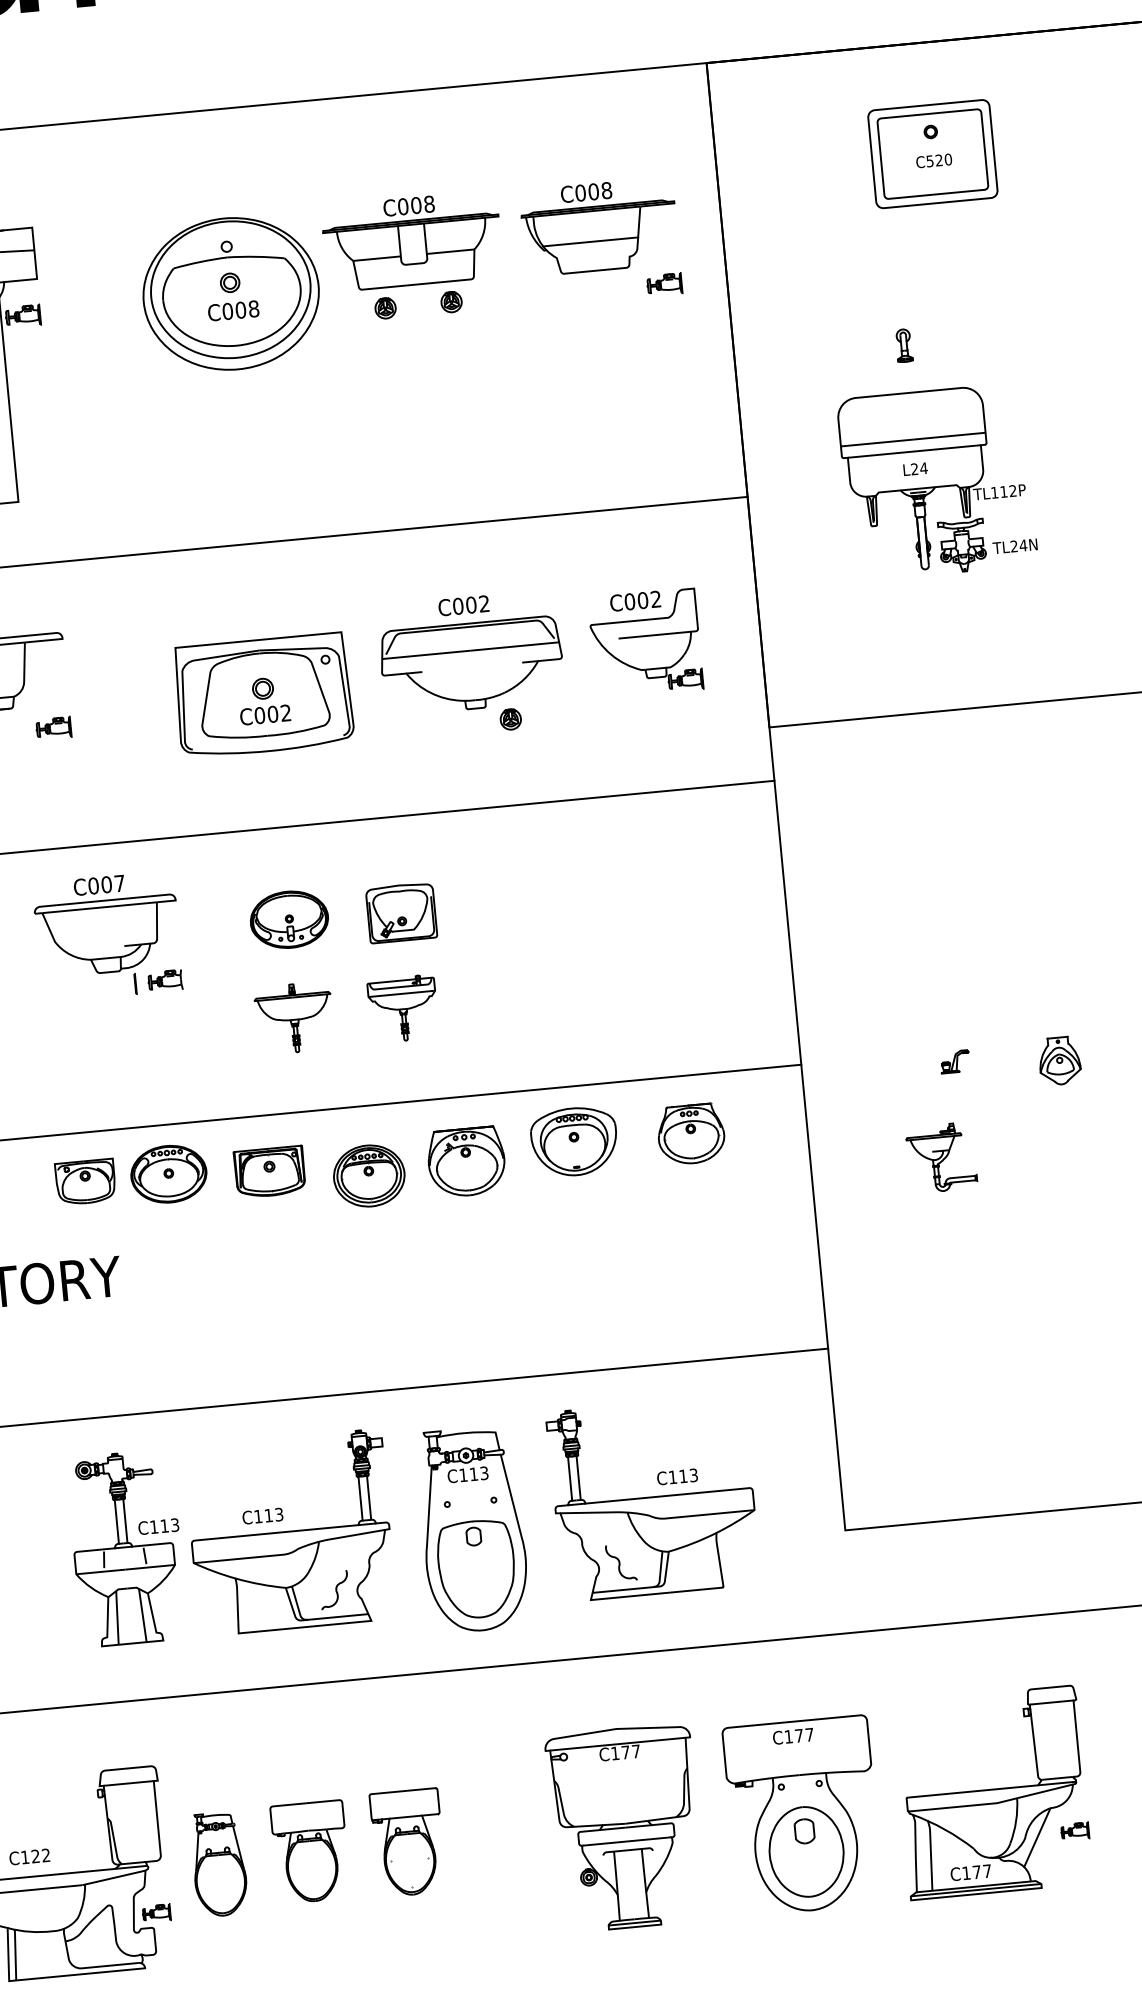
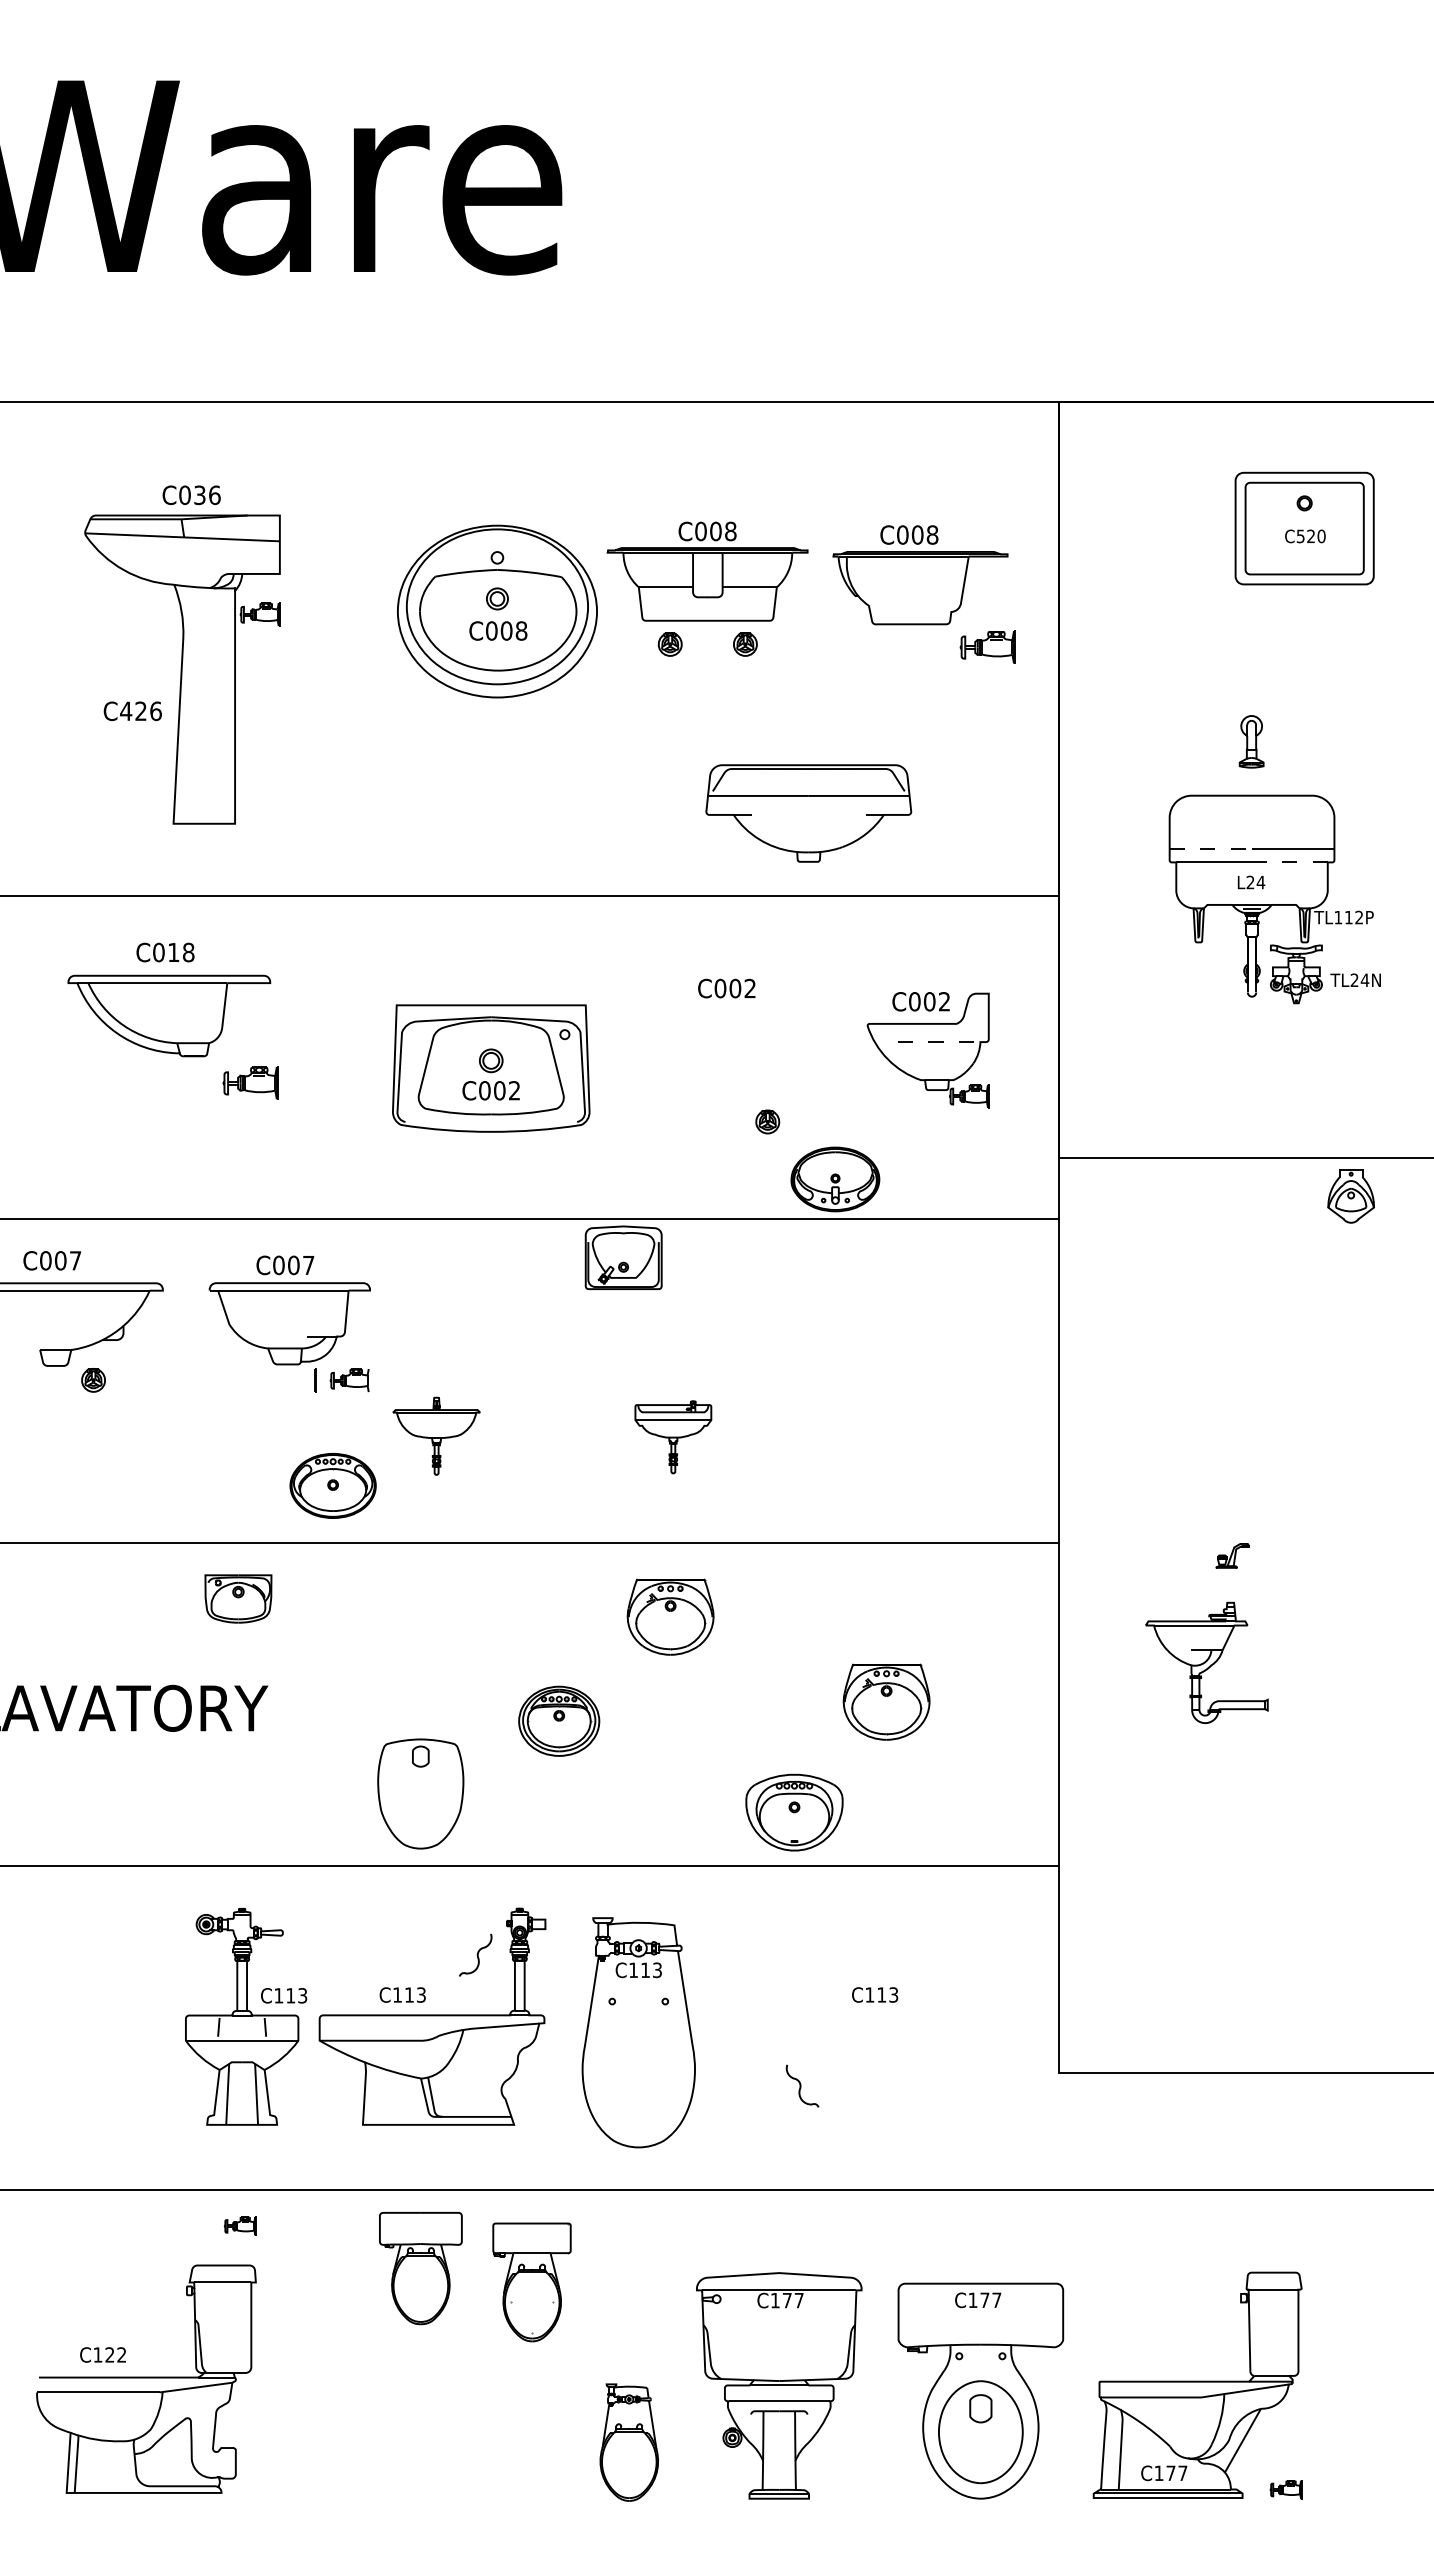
line: (590, 242) -> (908, 591), removed
part: (664, 284) -> (987, 647), size x1.4
part: (903, 345) -> (1251, 741), size x1.4
line: (877, 442) -> (1211, 848), solid -> dashed
line: (948, 448) -> (1290, 862), solid -> dashed
line: (654, 635) -> (939, 1042), solid -> dashed
part: (471, 666) -> (808, 813), moved
part: (53, 728) -> (250, 1083), size x1.4
part: (401, 912) -> (623, 1257), moved
part: (289, 919) -> (835, 1179), moved
part: (403, 1009) -> (673, 1437), moved
part: (294, 1017) -> (436, 1435), moved
part: (1059, 1061) -> (1350, 1196), moved
part: (691, 1134) -> (927, 1609), removed
part: (574, 1141) -> (794, 1812), moved
part: (941, 1157) -> (1207, 1662), size x1.6
part: (269, 1172) -> (447, 1607), removed
part: (168, 1173) -> (332, 1485), moved
part: (369, 1175) -> (559, 1720), moved
part: (663, 1218) -> (886, 1701), added
part: (653, 1498) -> (845, 2016), removed
part: (476, 1568) -> (420, 1793), moved
curve: (335, 1589) -> (476, 1954), moved
part: (1074, 1831) -> (1285, 2489), moved
part: (407, 1842) -> (531, 2282), moved
part: (310, 1852) -> (420, 2268), moved
part: (218, 1864) -> (628, 2442), moved
part: (156, 1912) -> (240, 2225), moved

